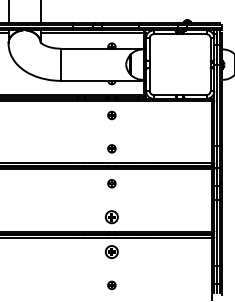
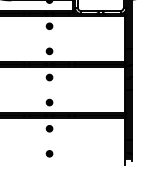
part: (111, 216) -> (49, 102), size x0.62
part: (111, 251) -> (49, 128), size x0.62

